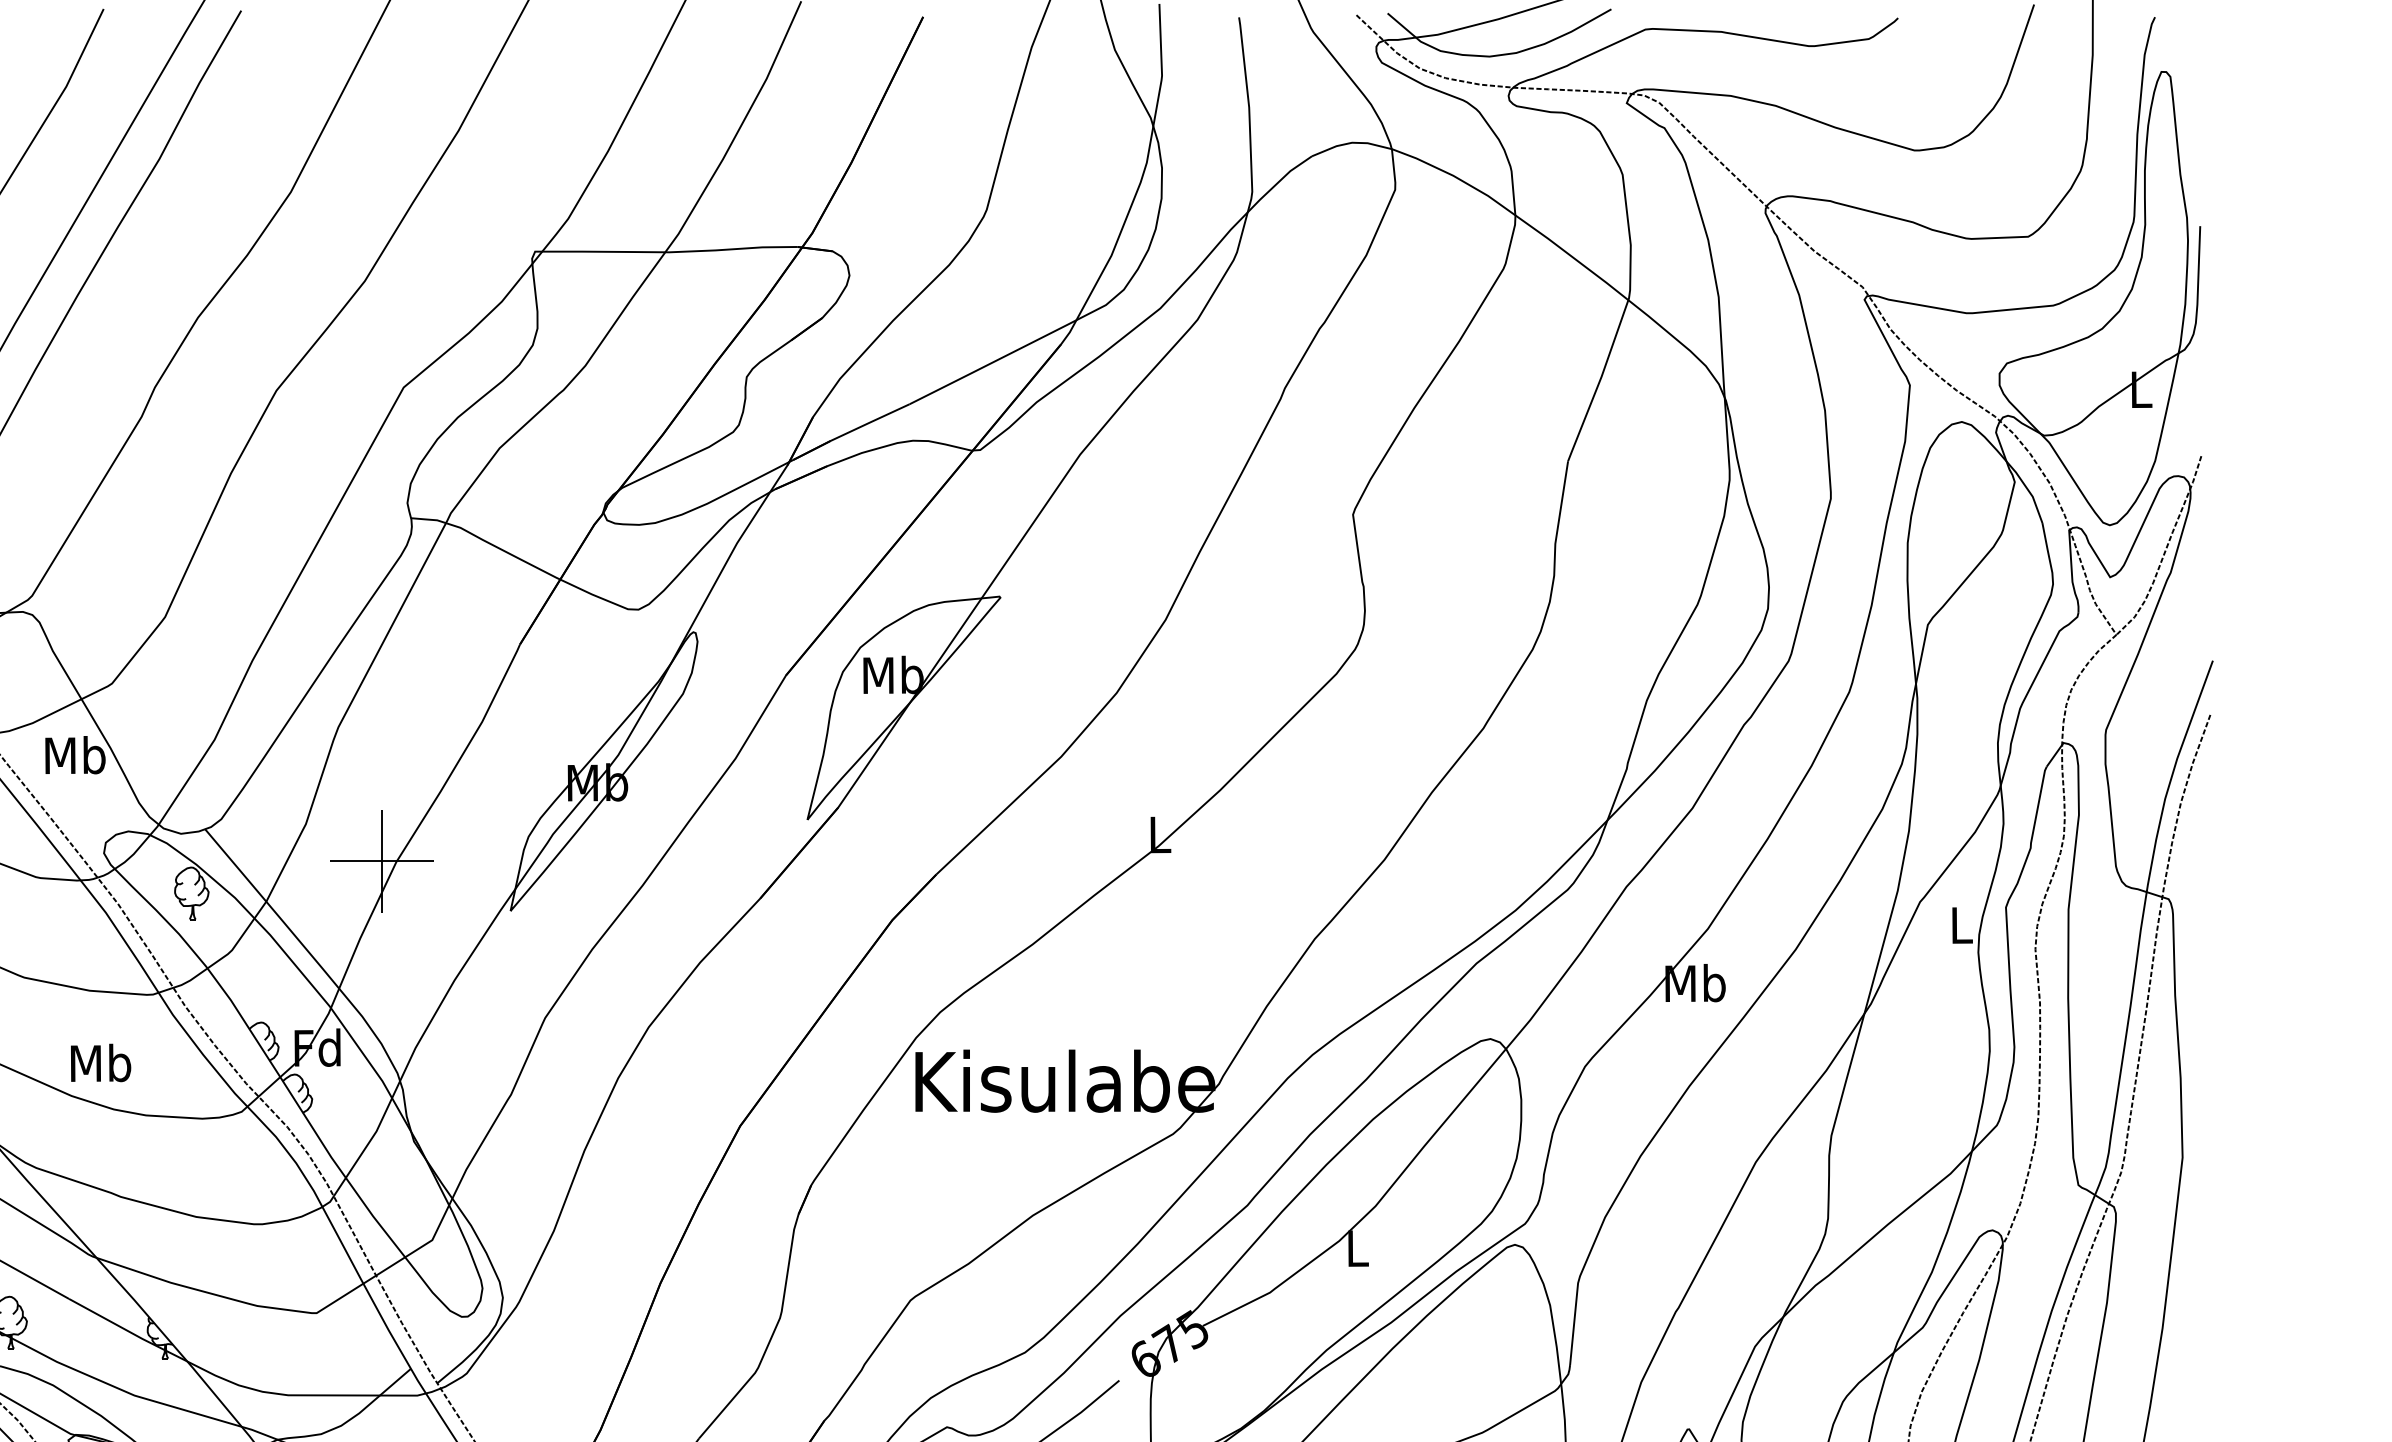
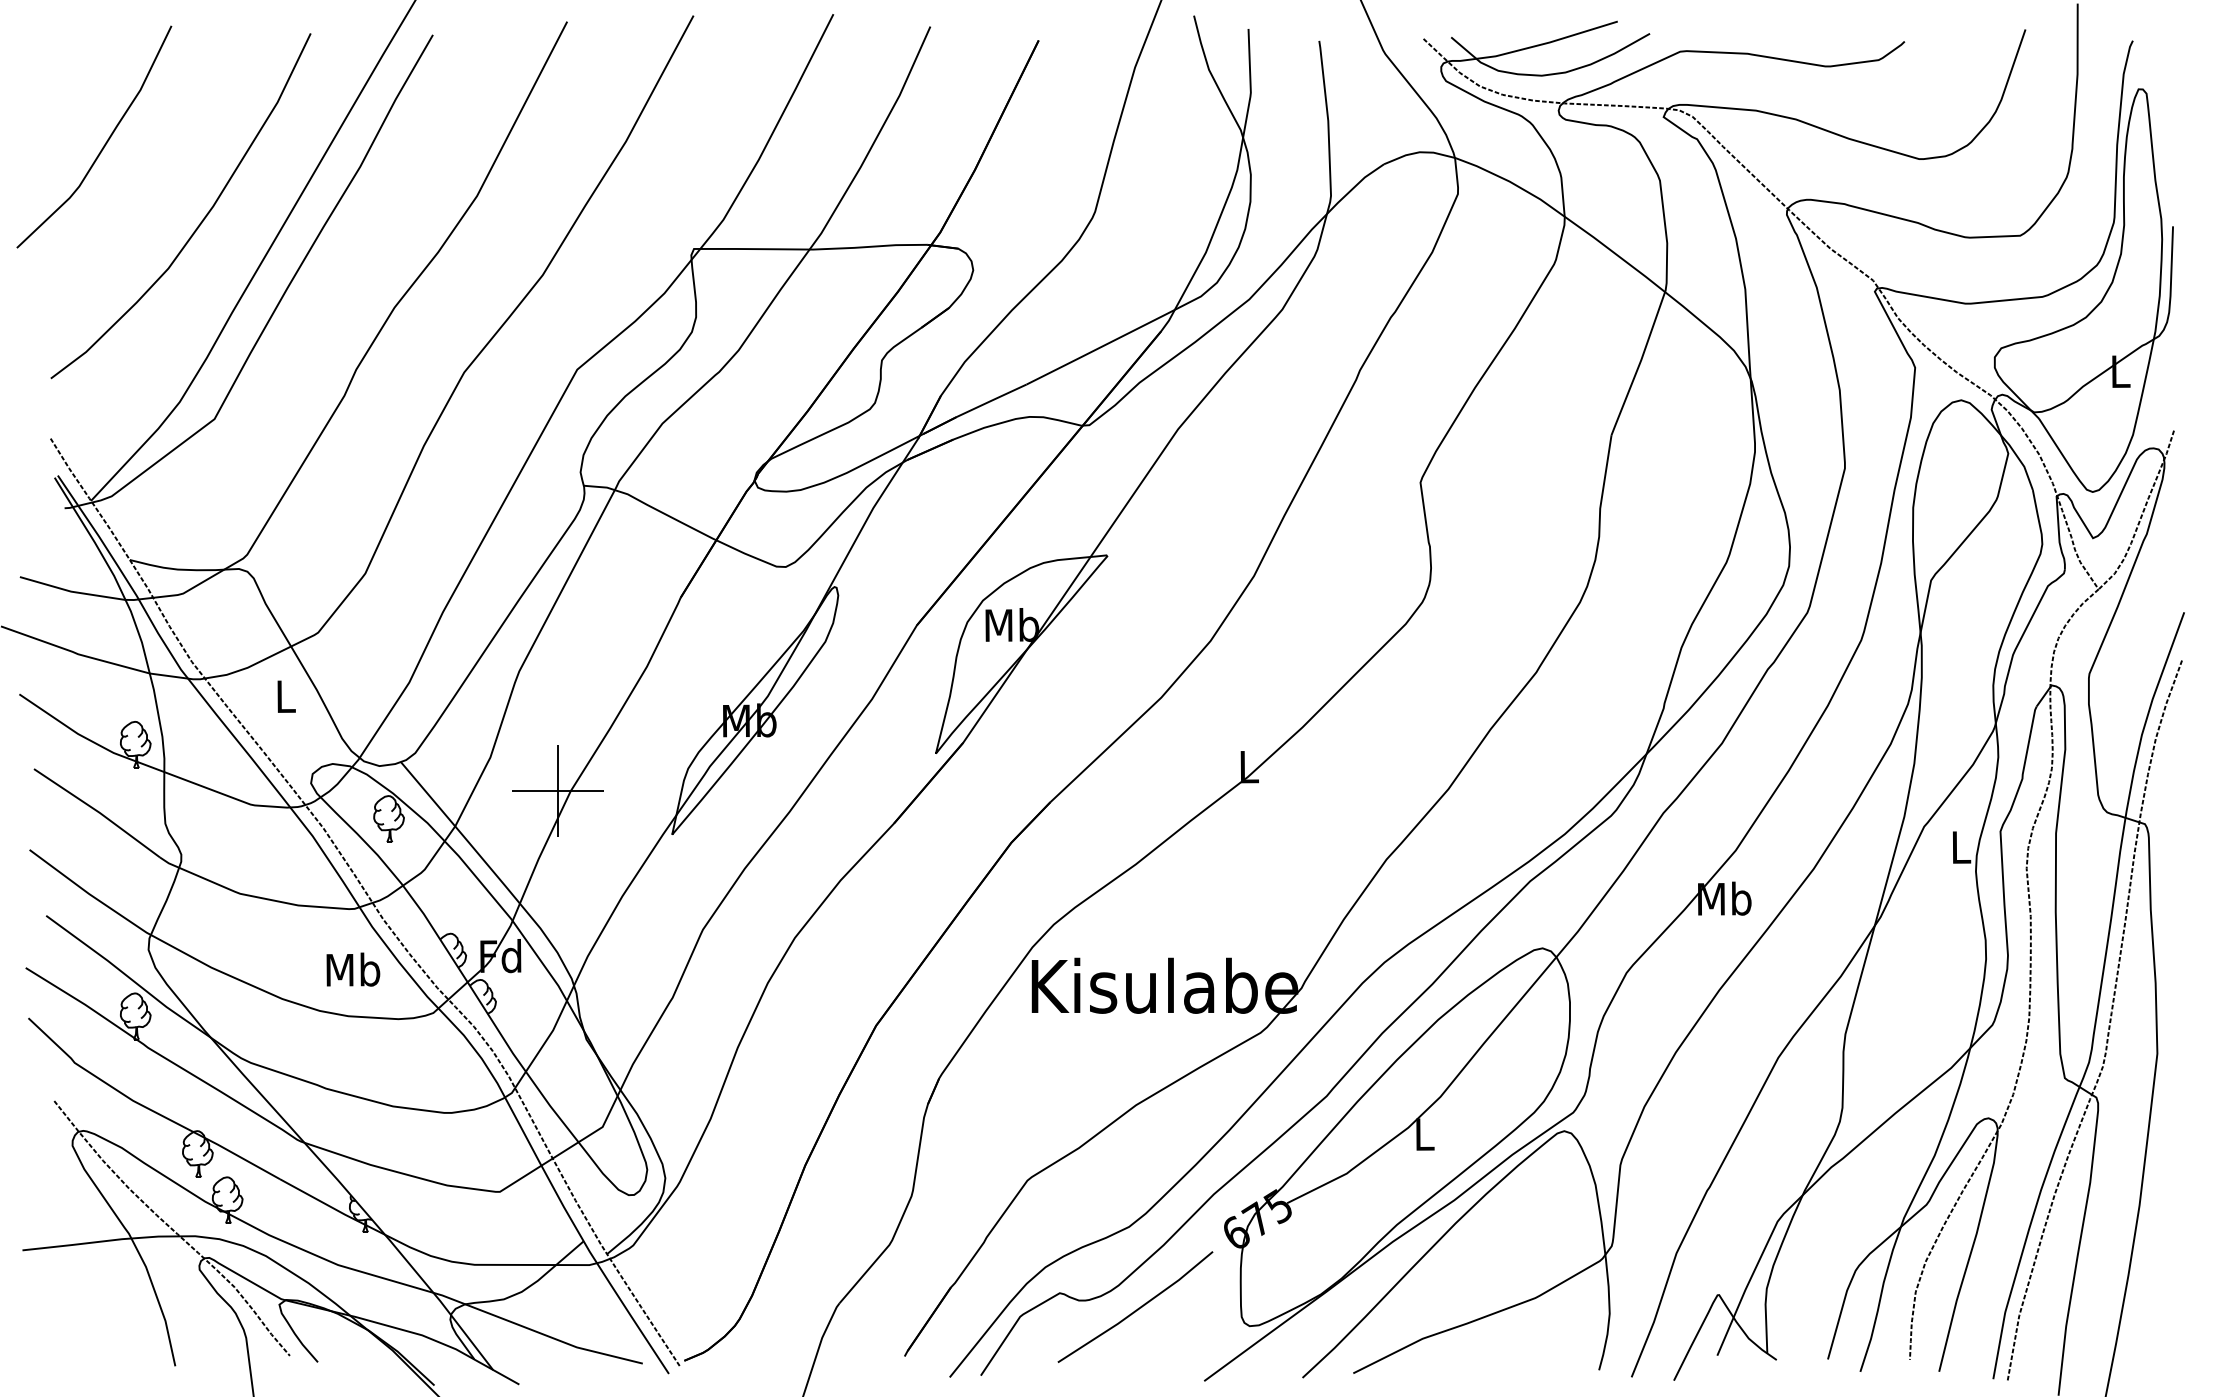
text: (75, 755) -> (285, 696), Mb -> L
text: (101, 1062) -> (353, 969), moved

